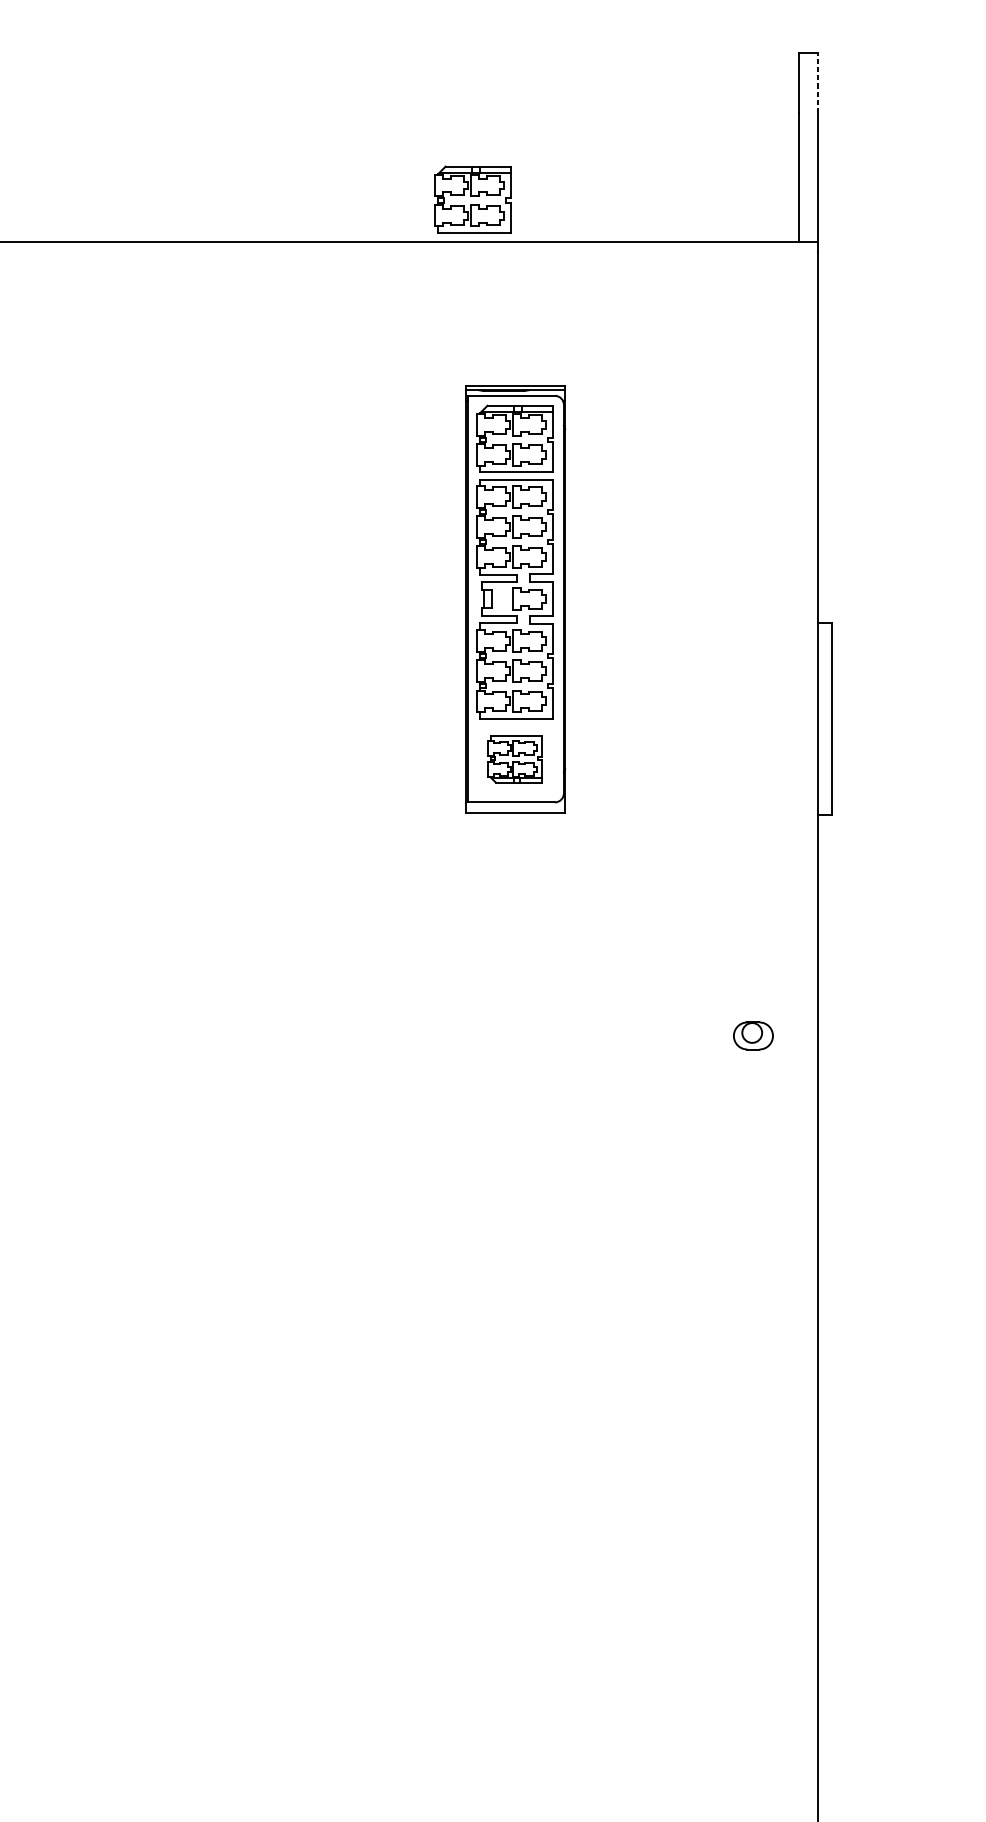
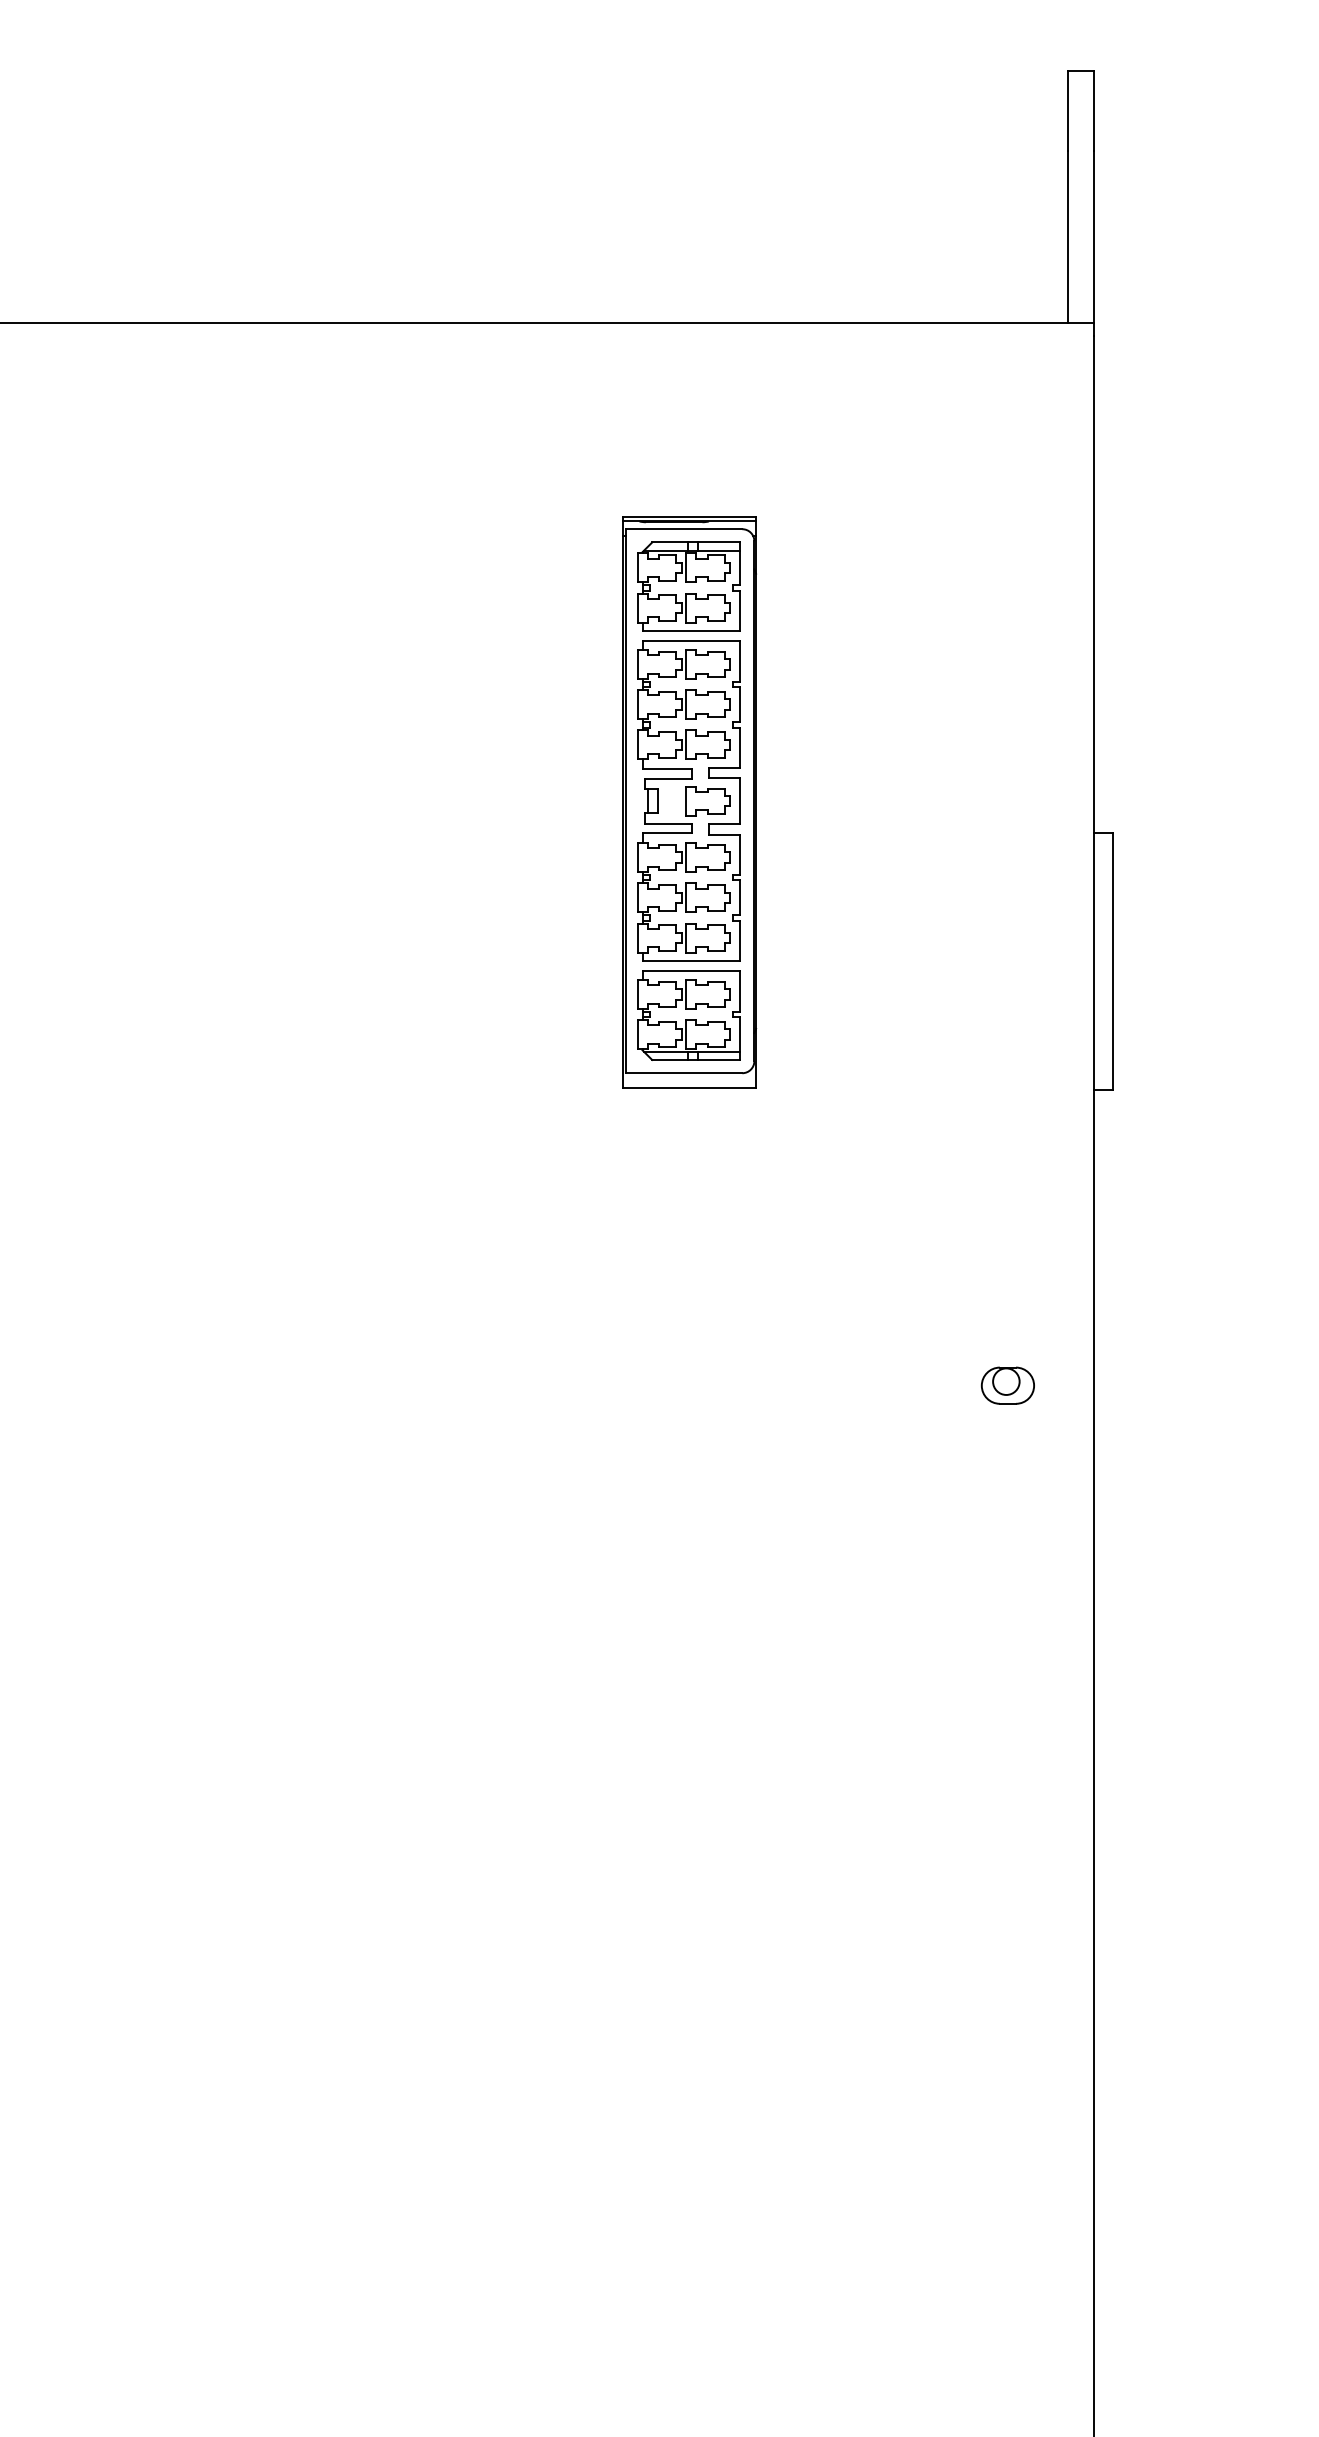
line: (818, 82) -> (1094, 110), dashed -> solid
part: (472, 199) -> (632, 266), removed
part: (514, 759) -> (688, 1015), size x1.43

